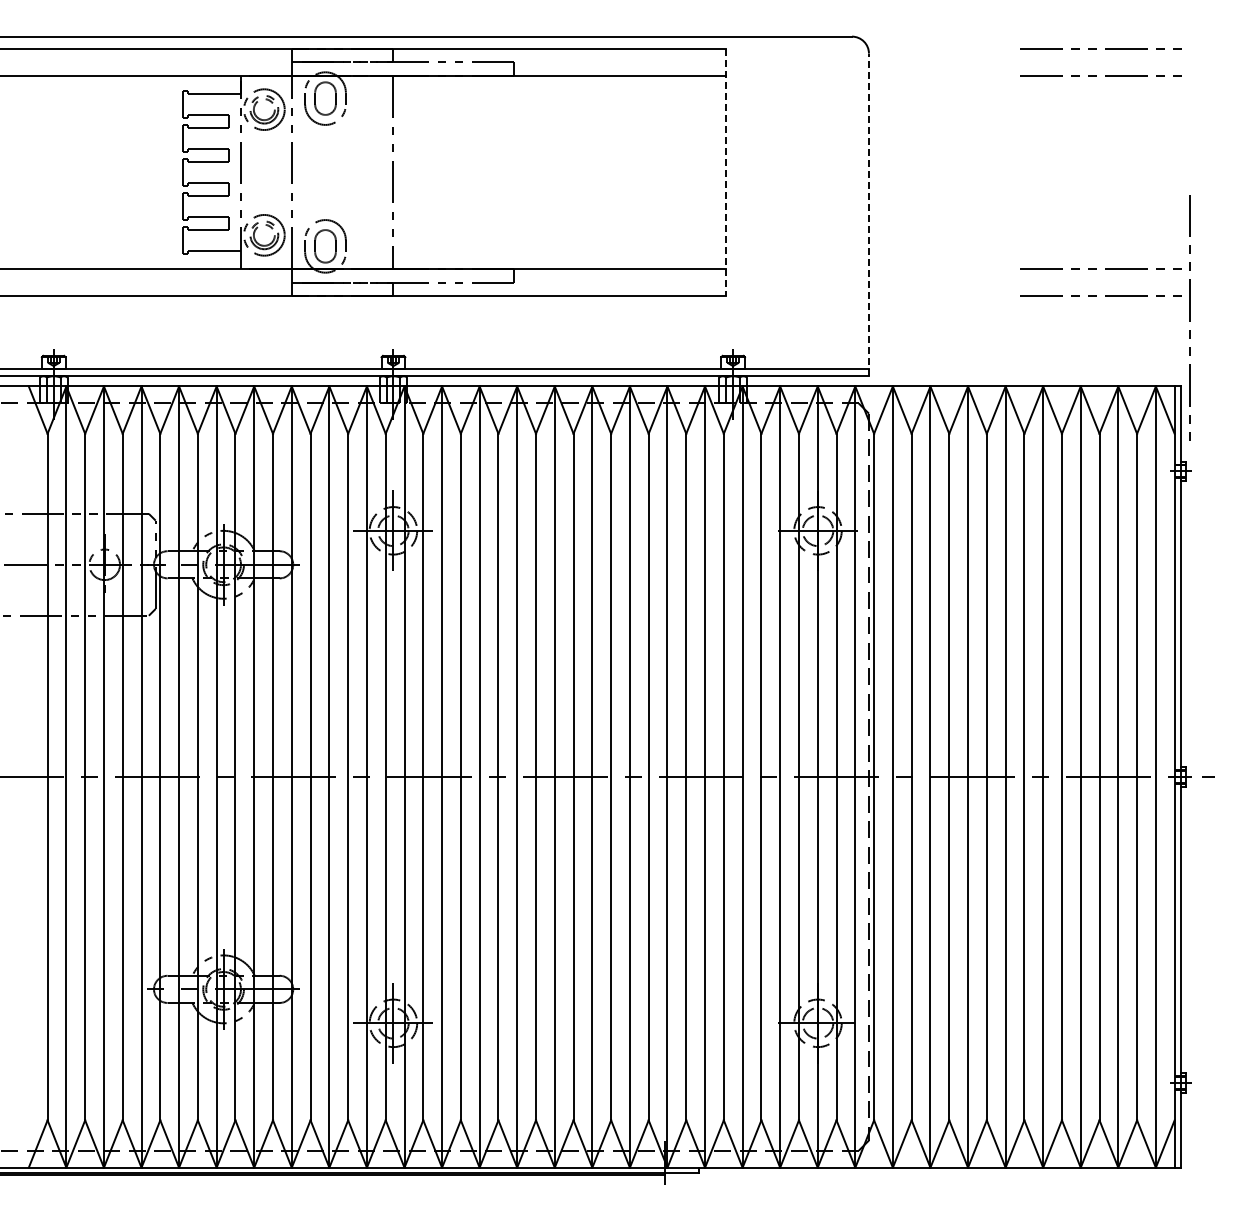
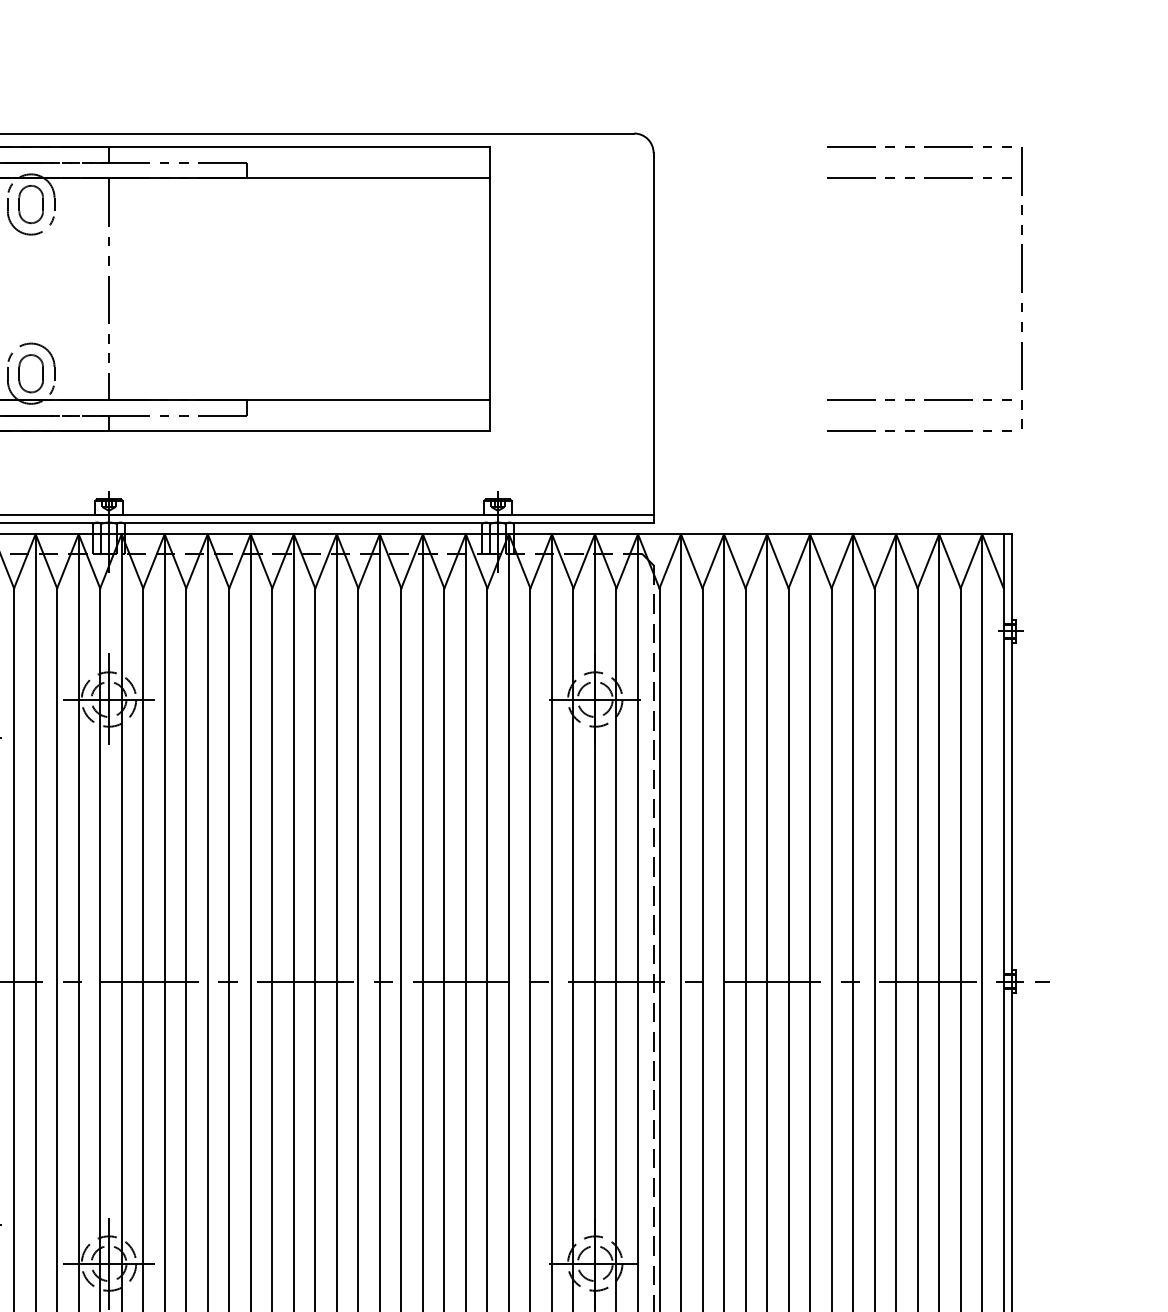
line: (725, 172) -> (489, 289), dashed -> solid
line: (868, 214) -> (653, 337), dashed -> solid
line: (1189, 317) -> (1020, 287), moved

